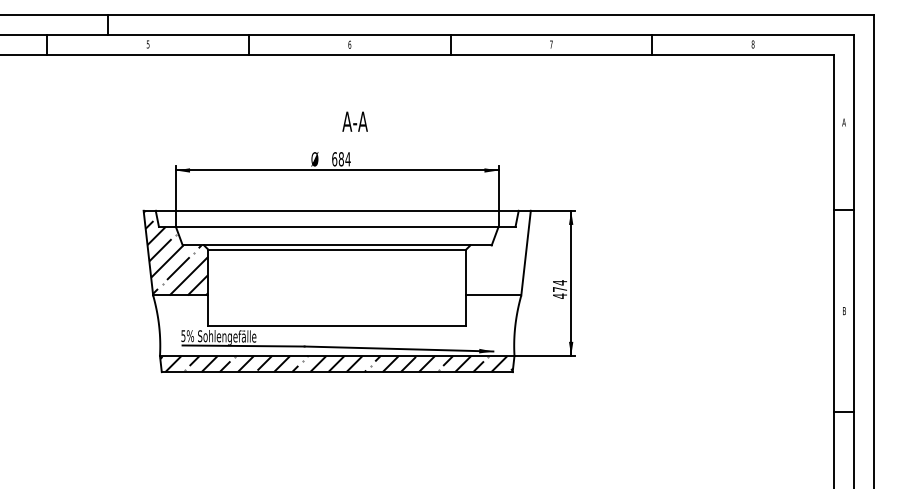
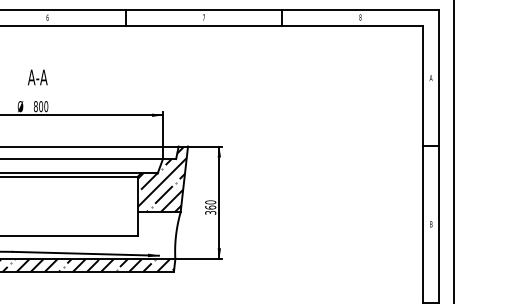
text: (354, 121) -> (37, 77), moved
text: (341, 159) -> (41, 106), 684 -> 800
hatch: (497, 253) -> (162, 179), added
text: (559, 289) -> (210, 207), 474 -> 360

